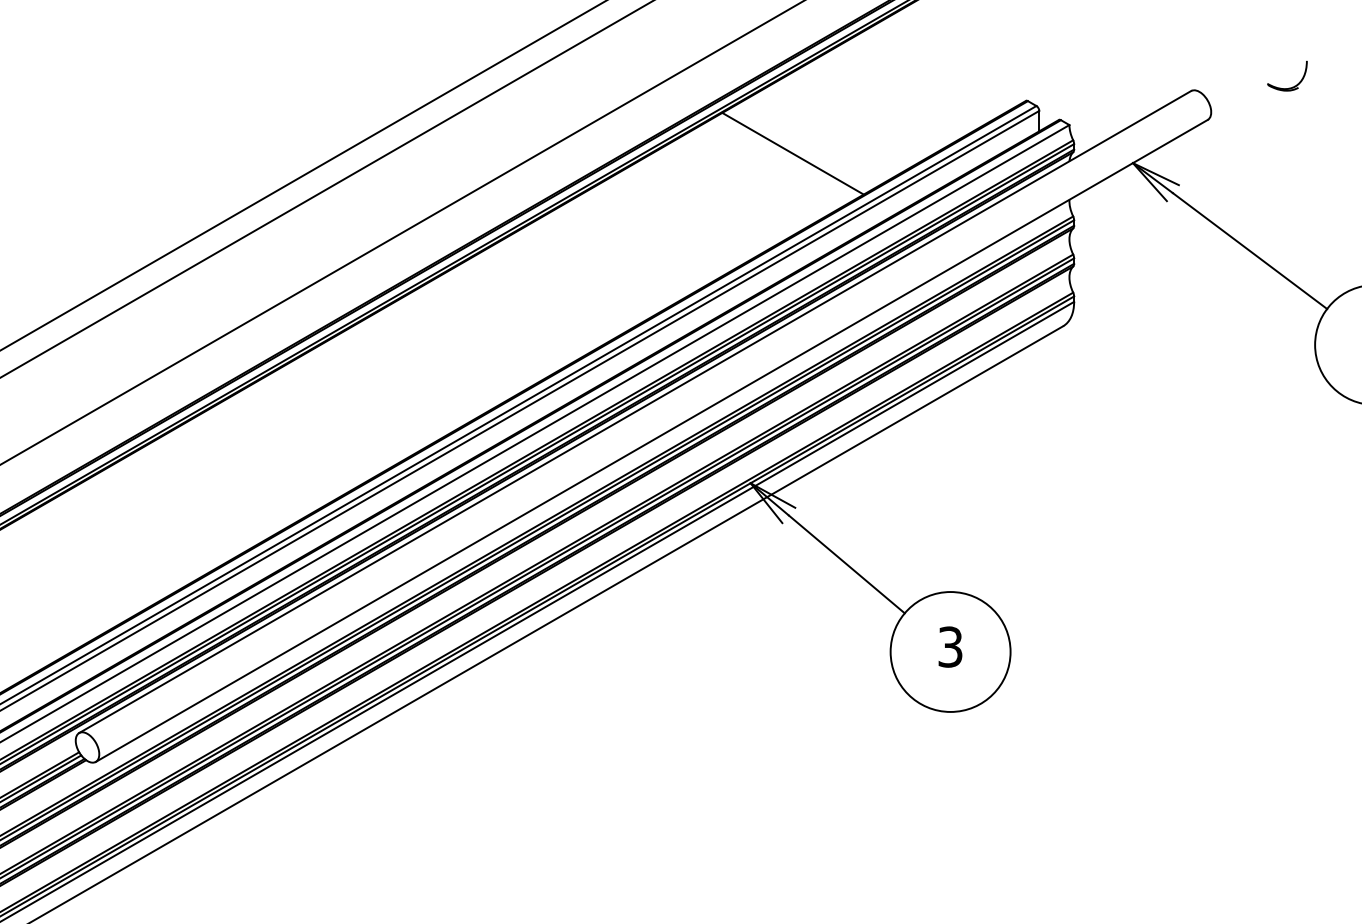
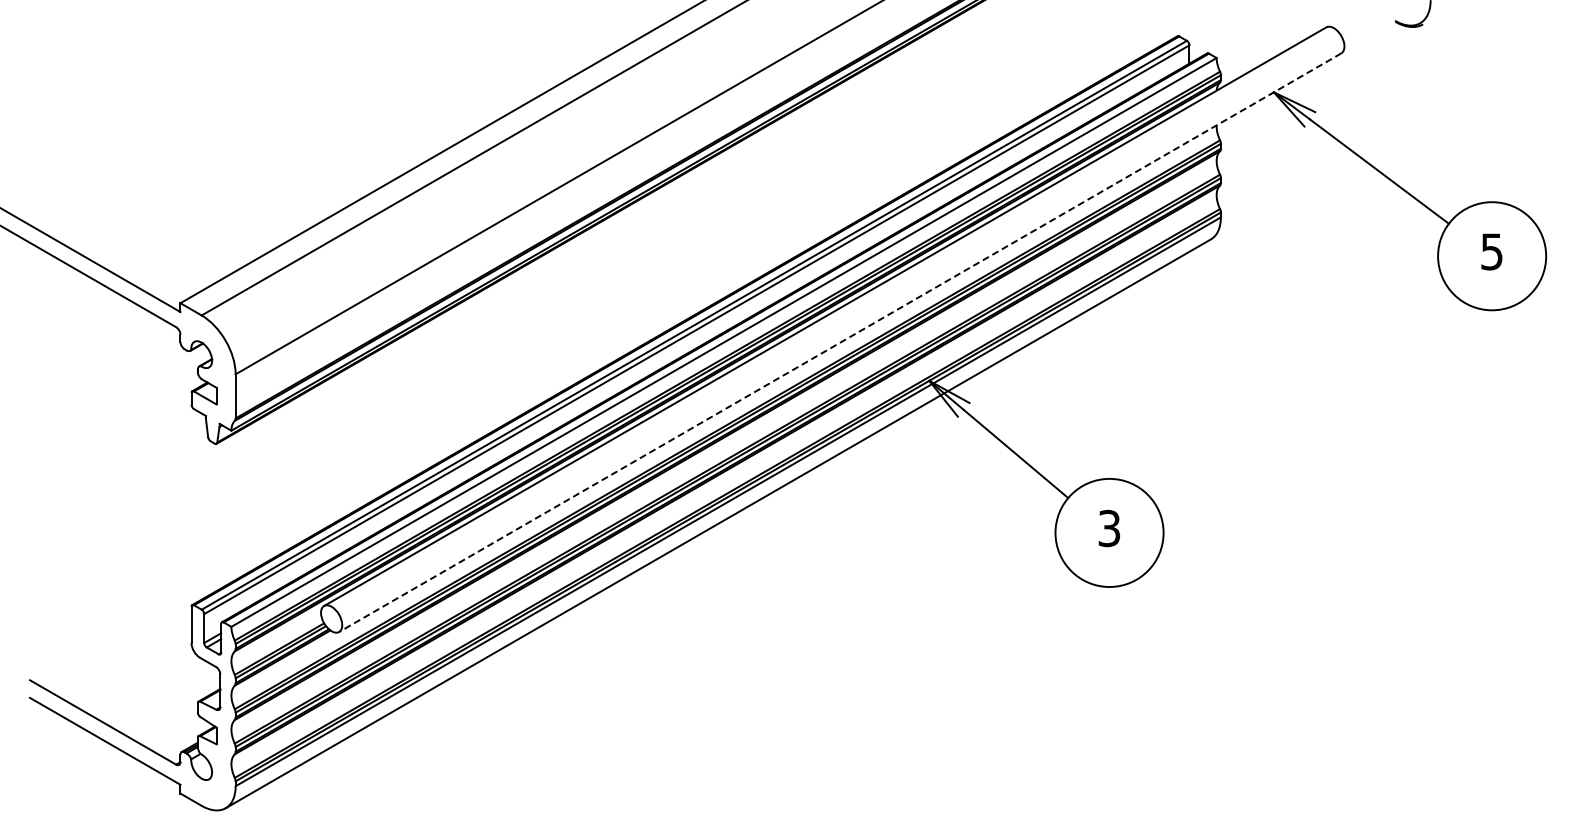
line: (793, 153) -> (967, 83), removed
line: (652, 440) -> (840, 342), solid -> dashed

